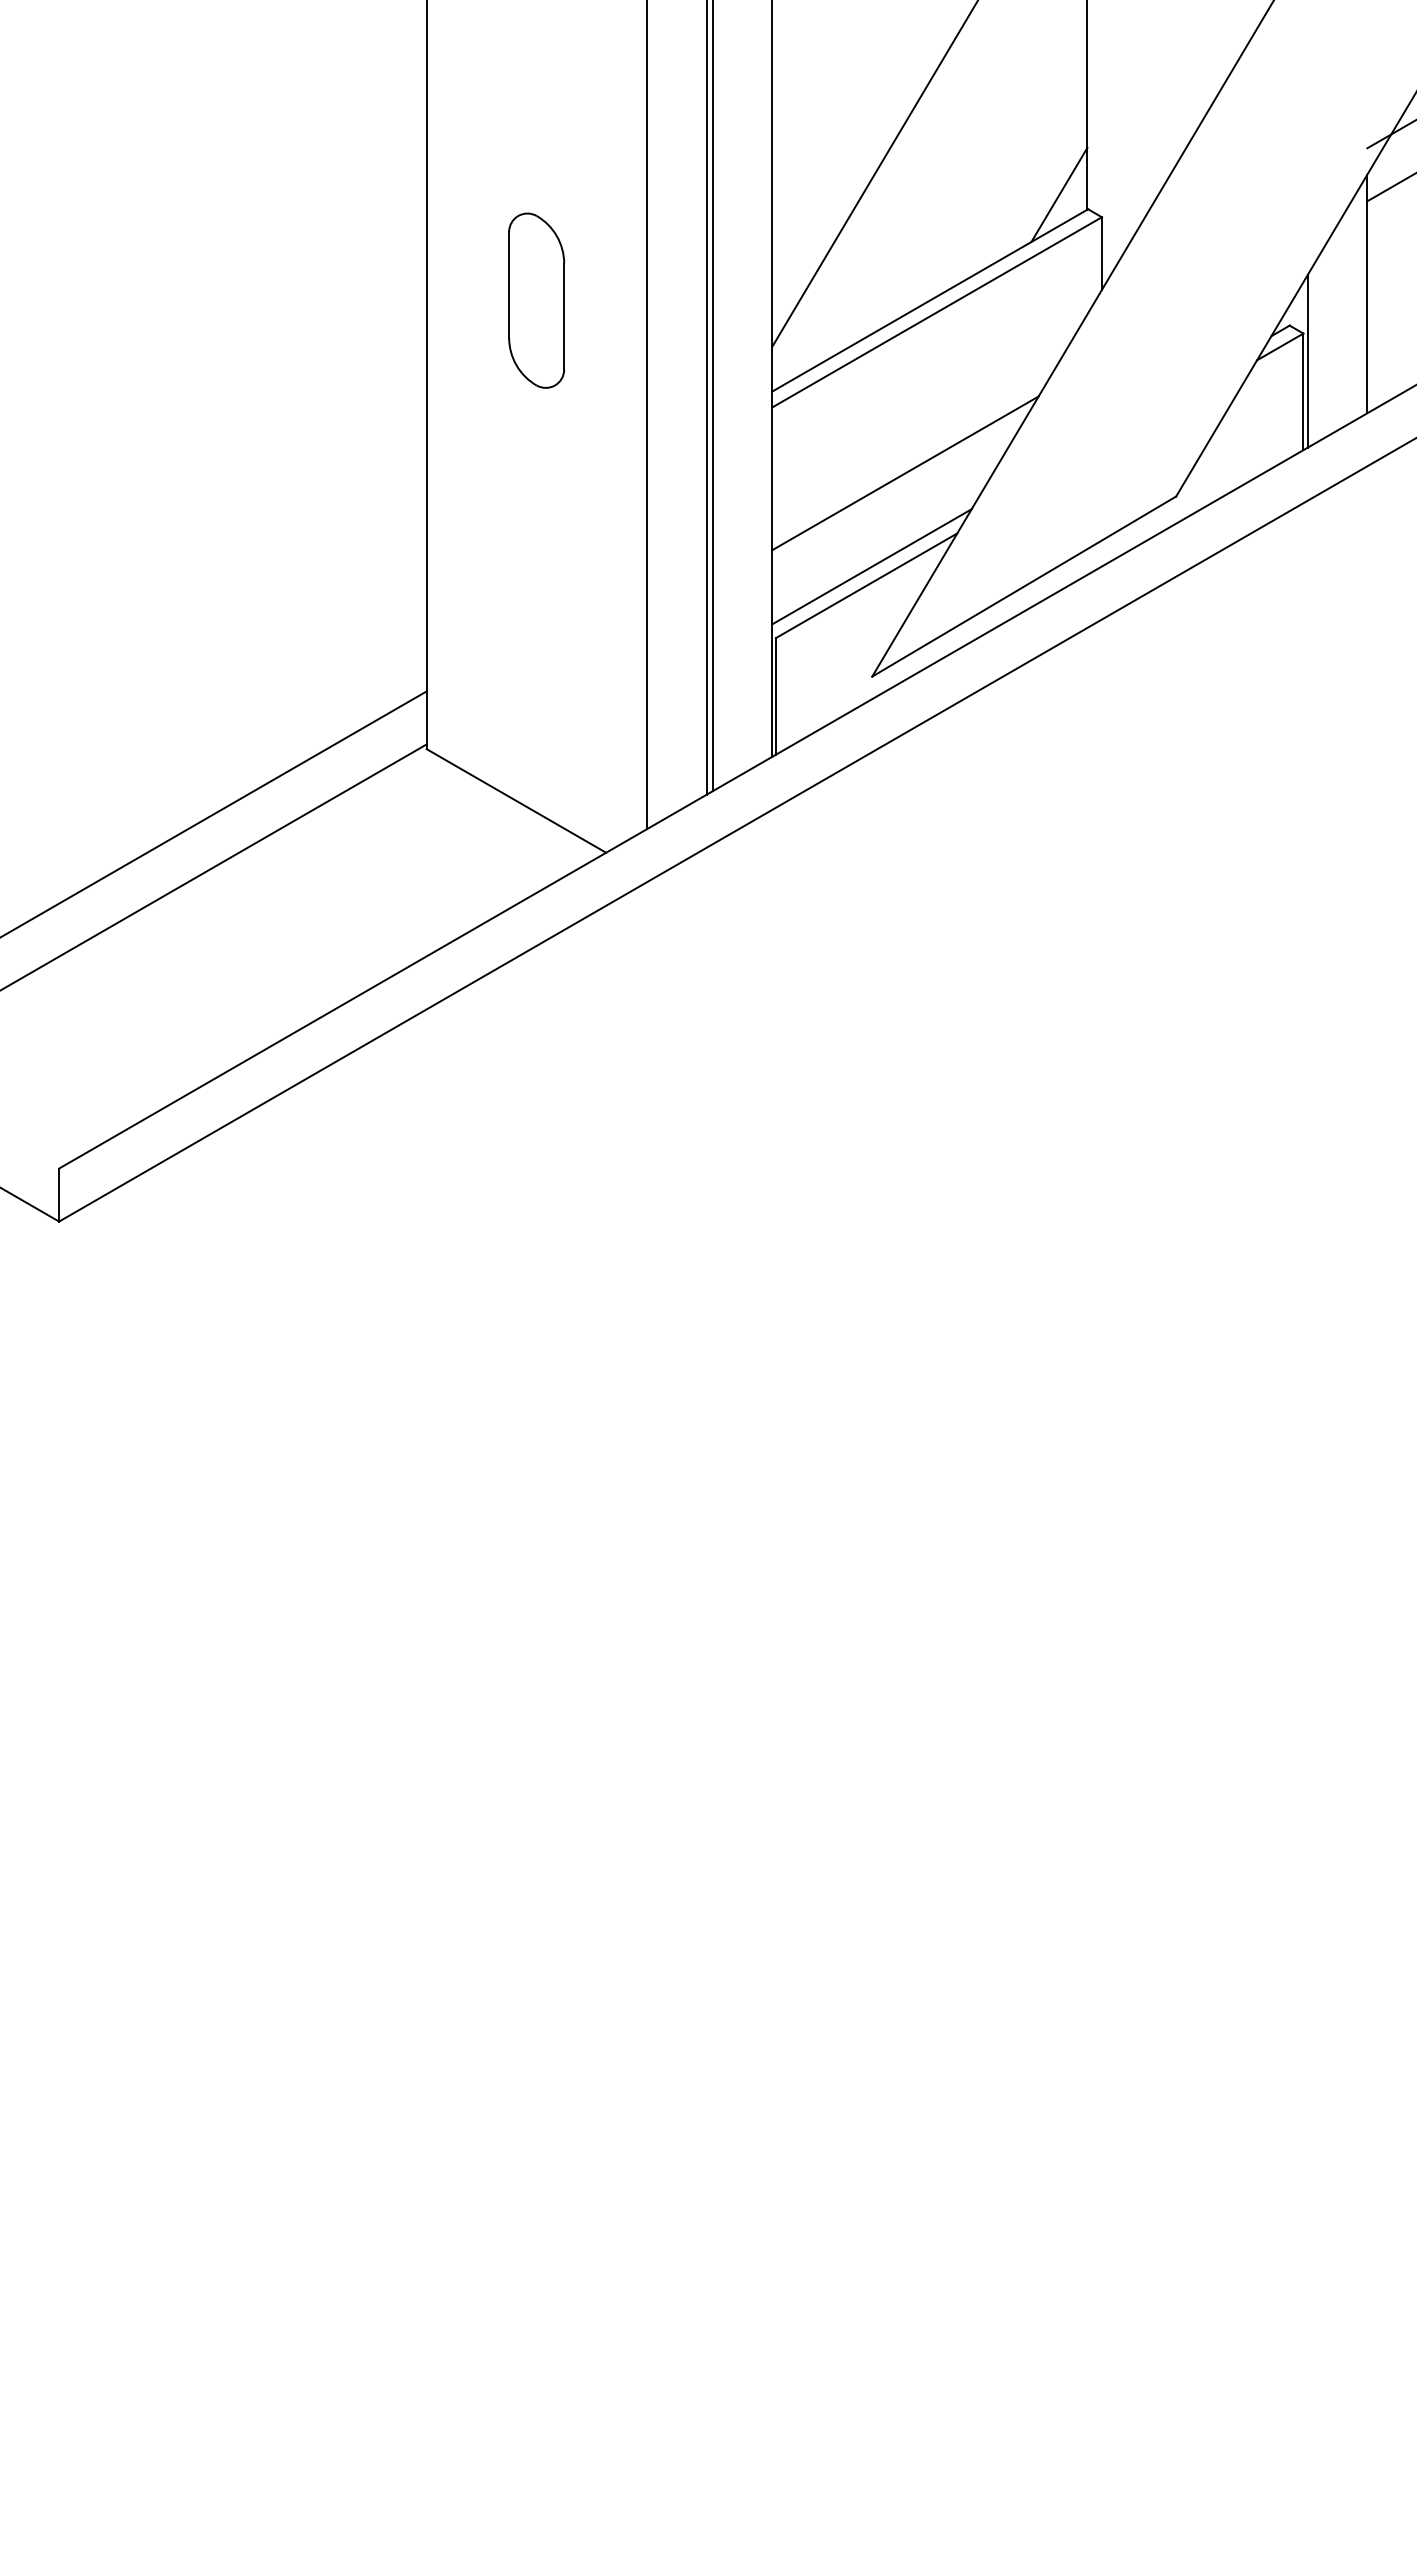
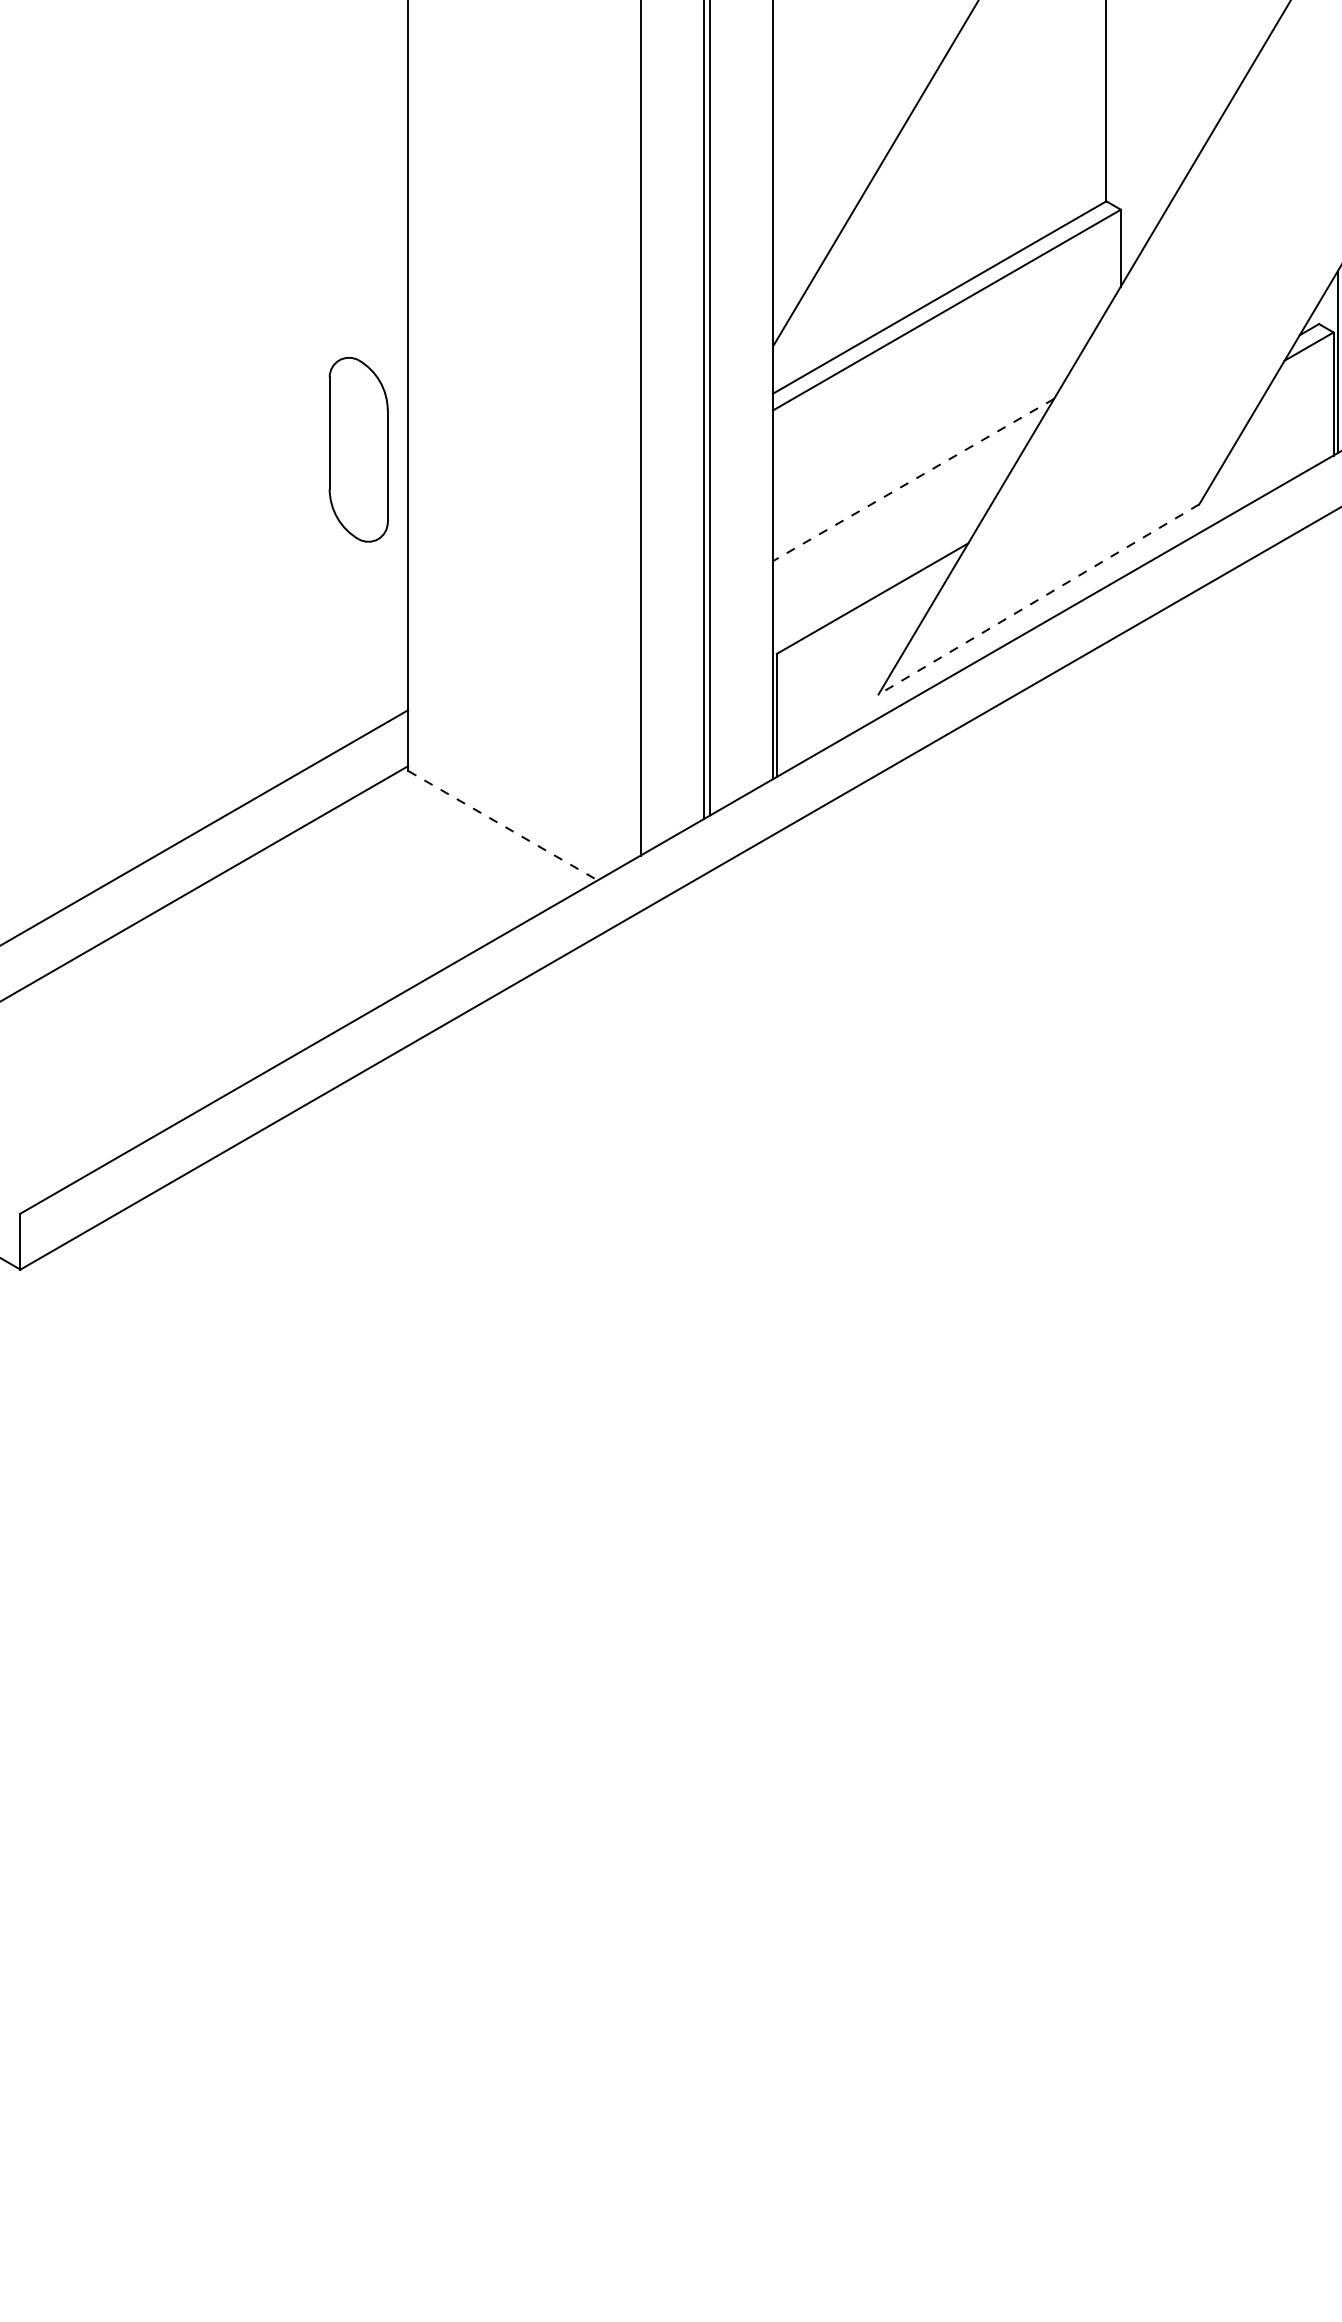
line: (1059, 194) -> (1076, 185), removed
part: (536, 300) -> (358, 449), moved
line: (905, 473) -> (913, 480), solid -> dashed
line: (871, 566) -> (877, 578), removed
line: (1024, 586) -> (1039, 599), solid -> dashed
line: (516, 800) -> (503, 825), solid -> dashed

